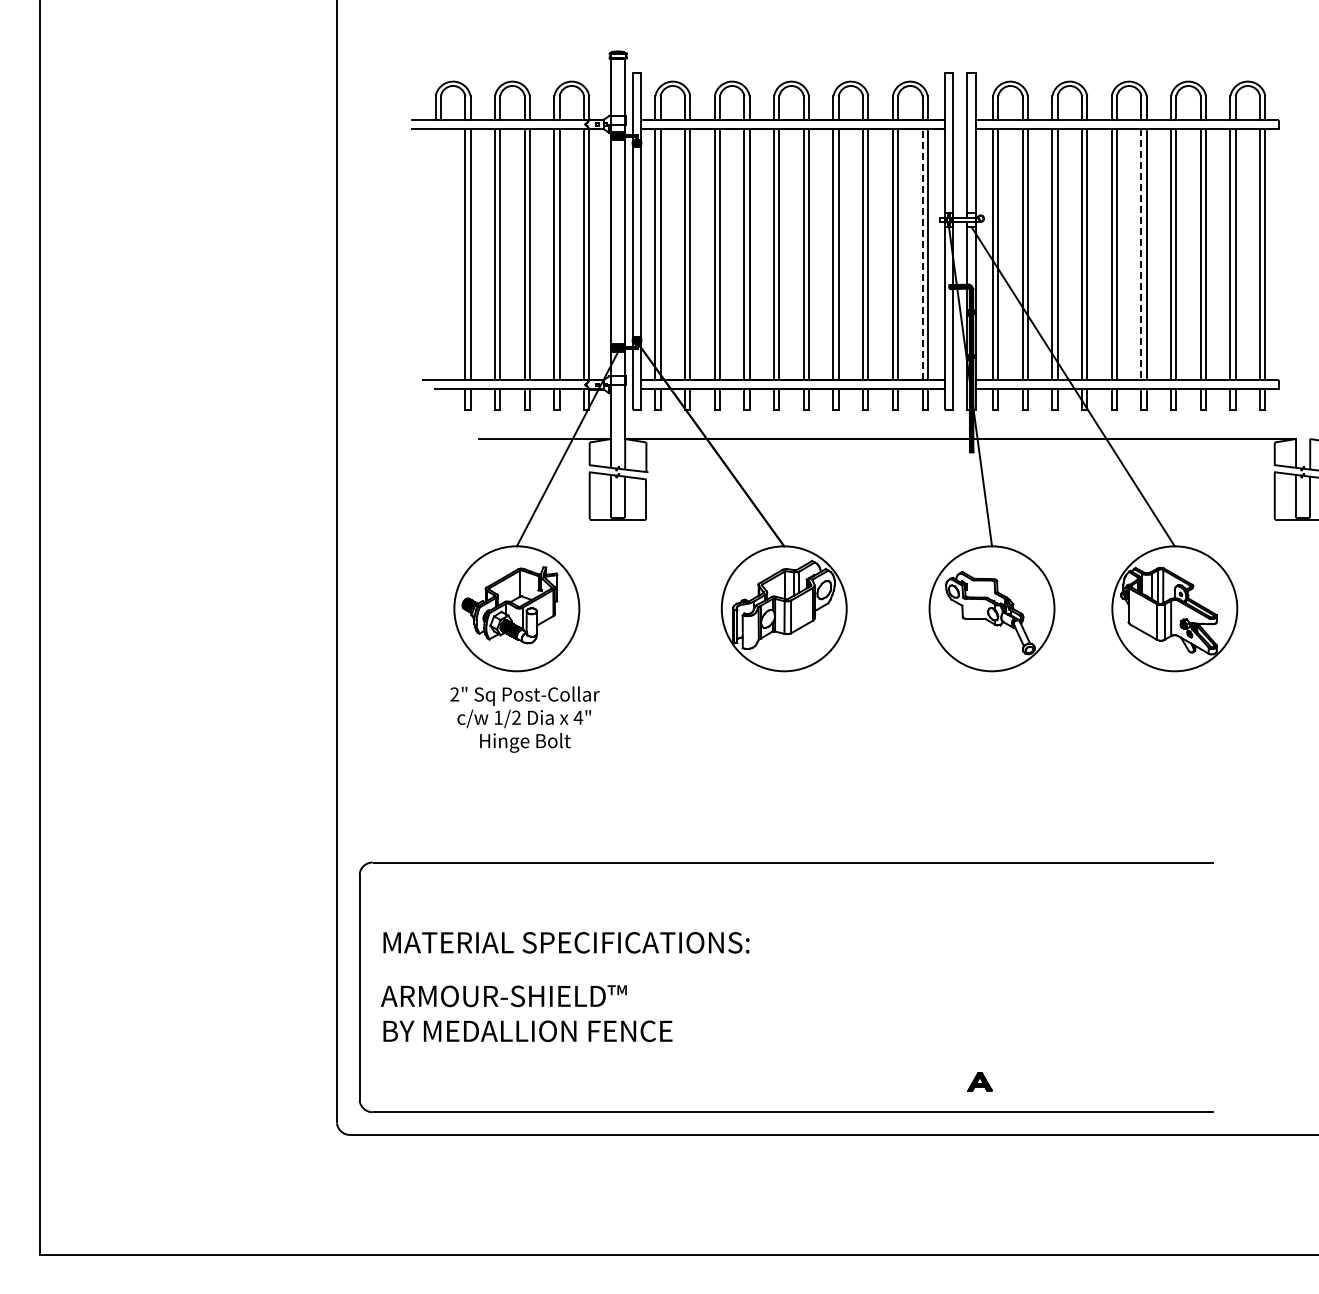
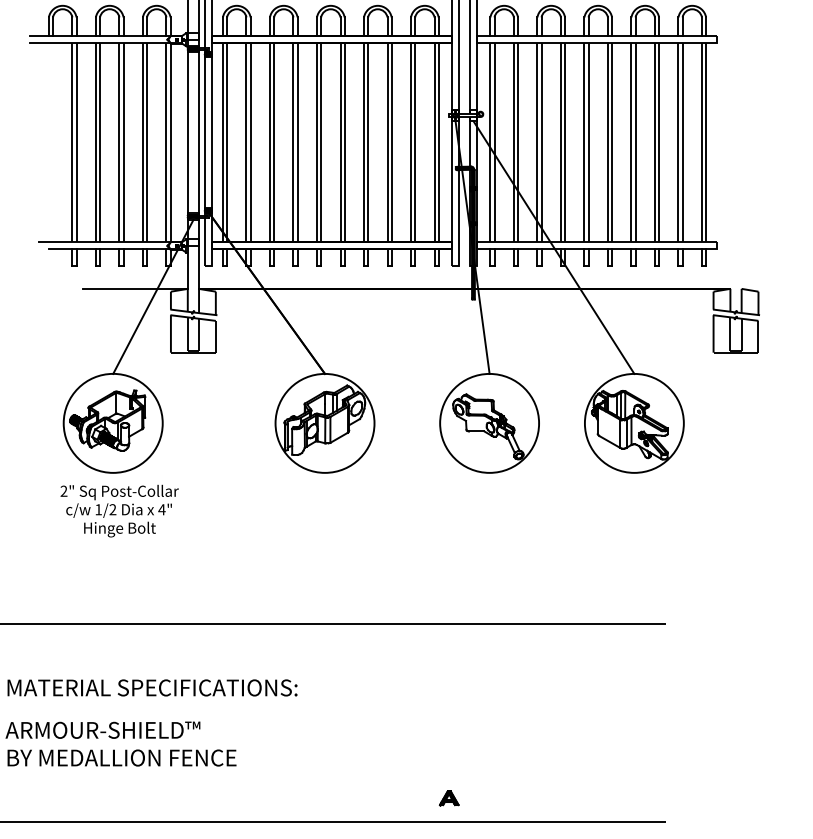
line: (922, 254) -> (434, 142), dashed -> solid
line: (1141, 254) -> (608, 142), dashed -> solid
part: (979, 1081) -> (448, 797), moved

